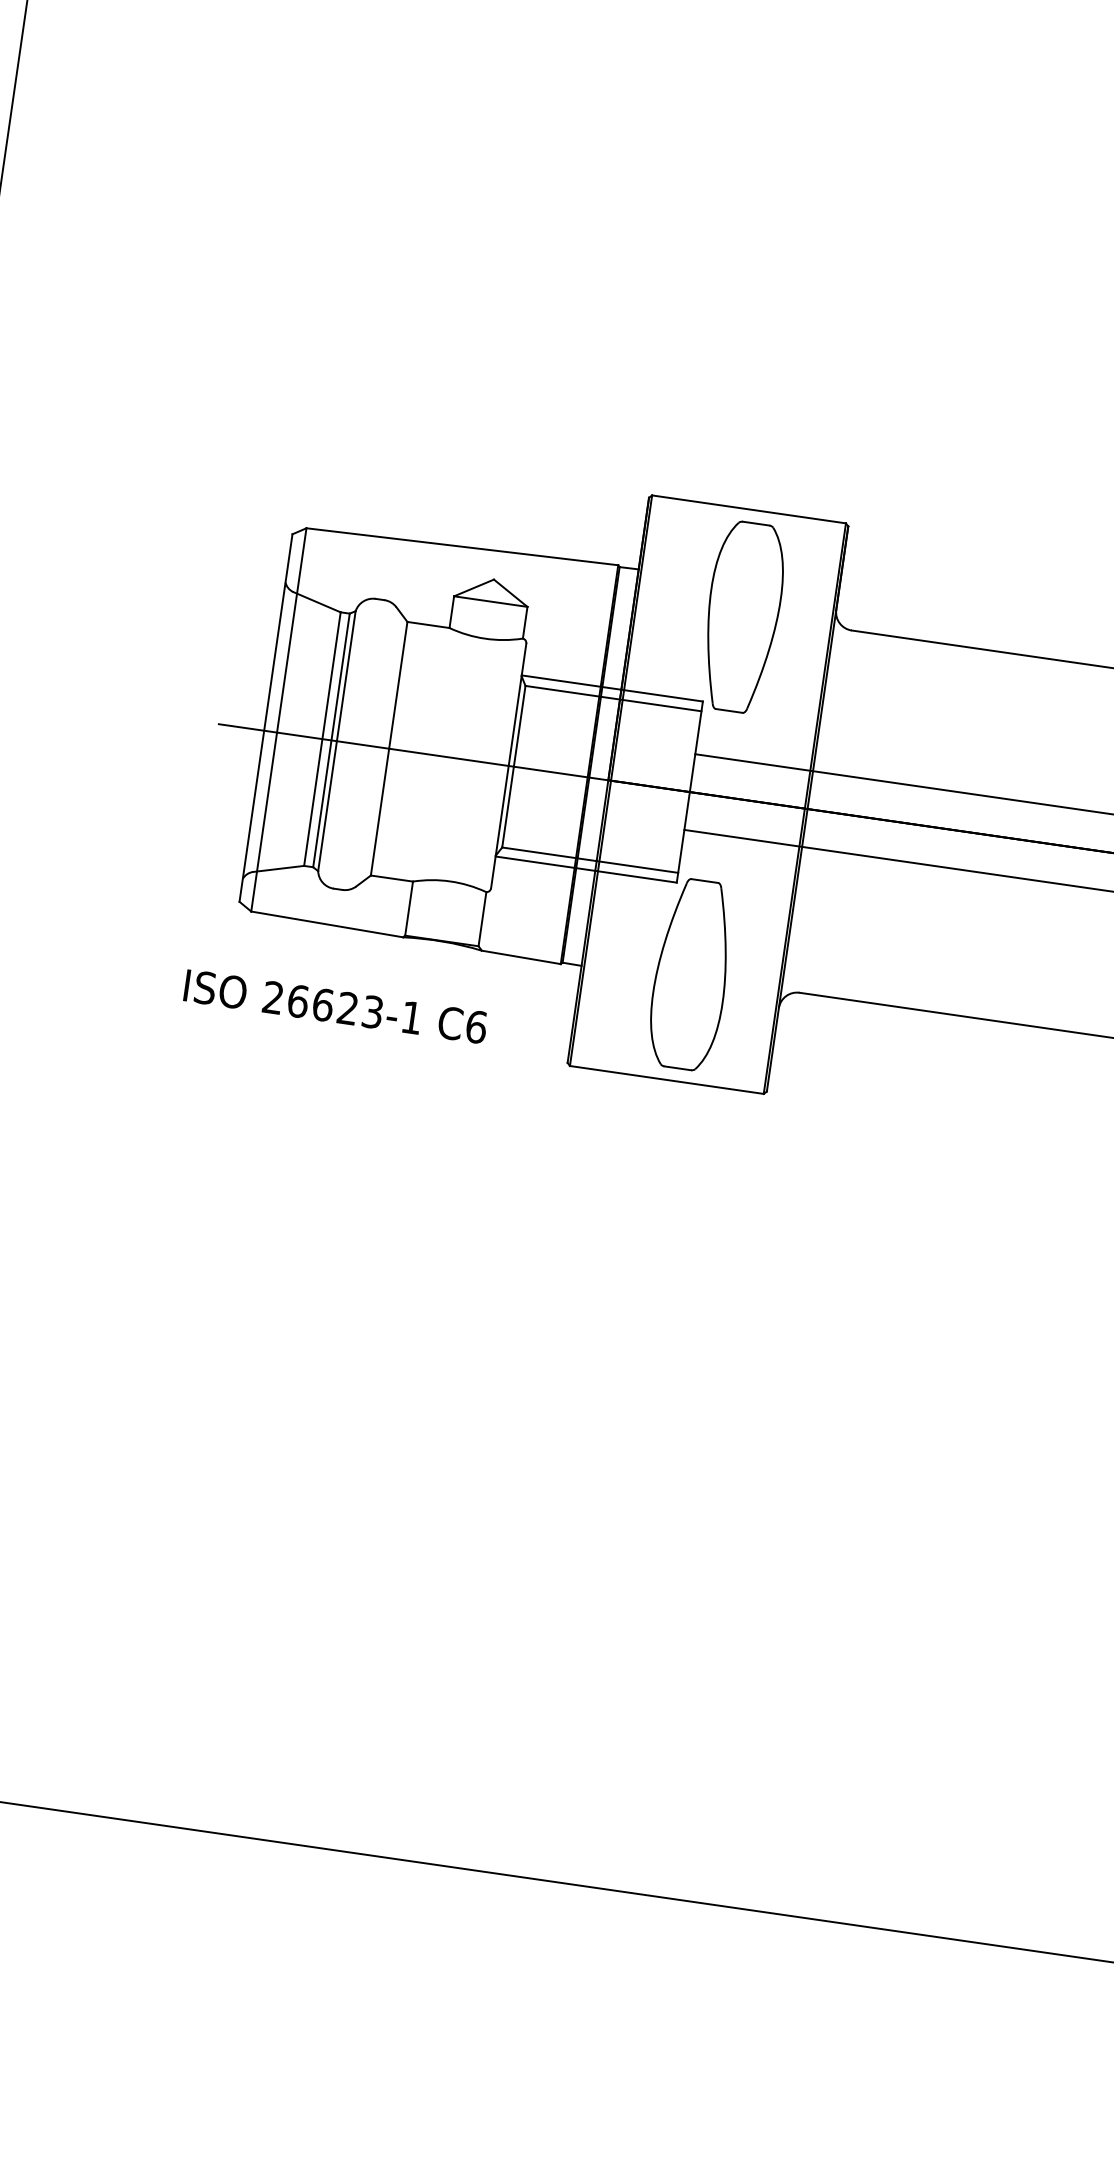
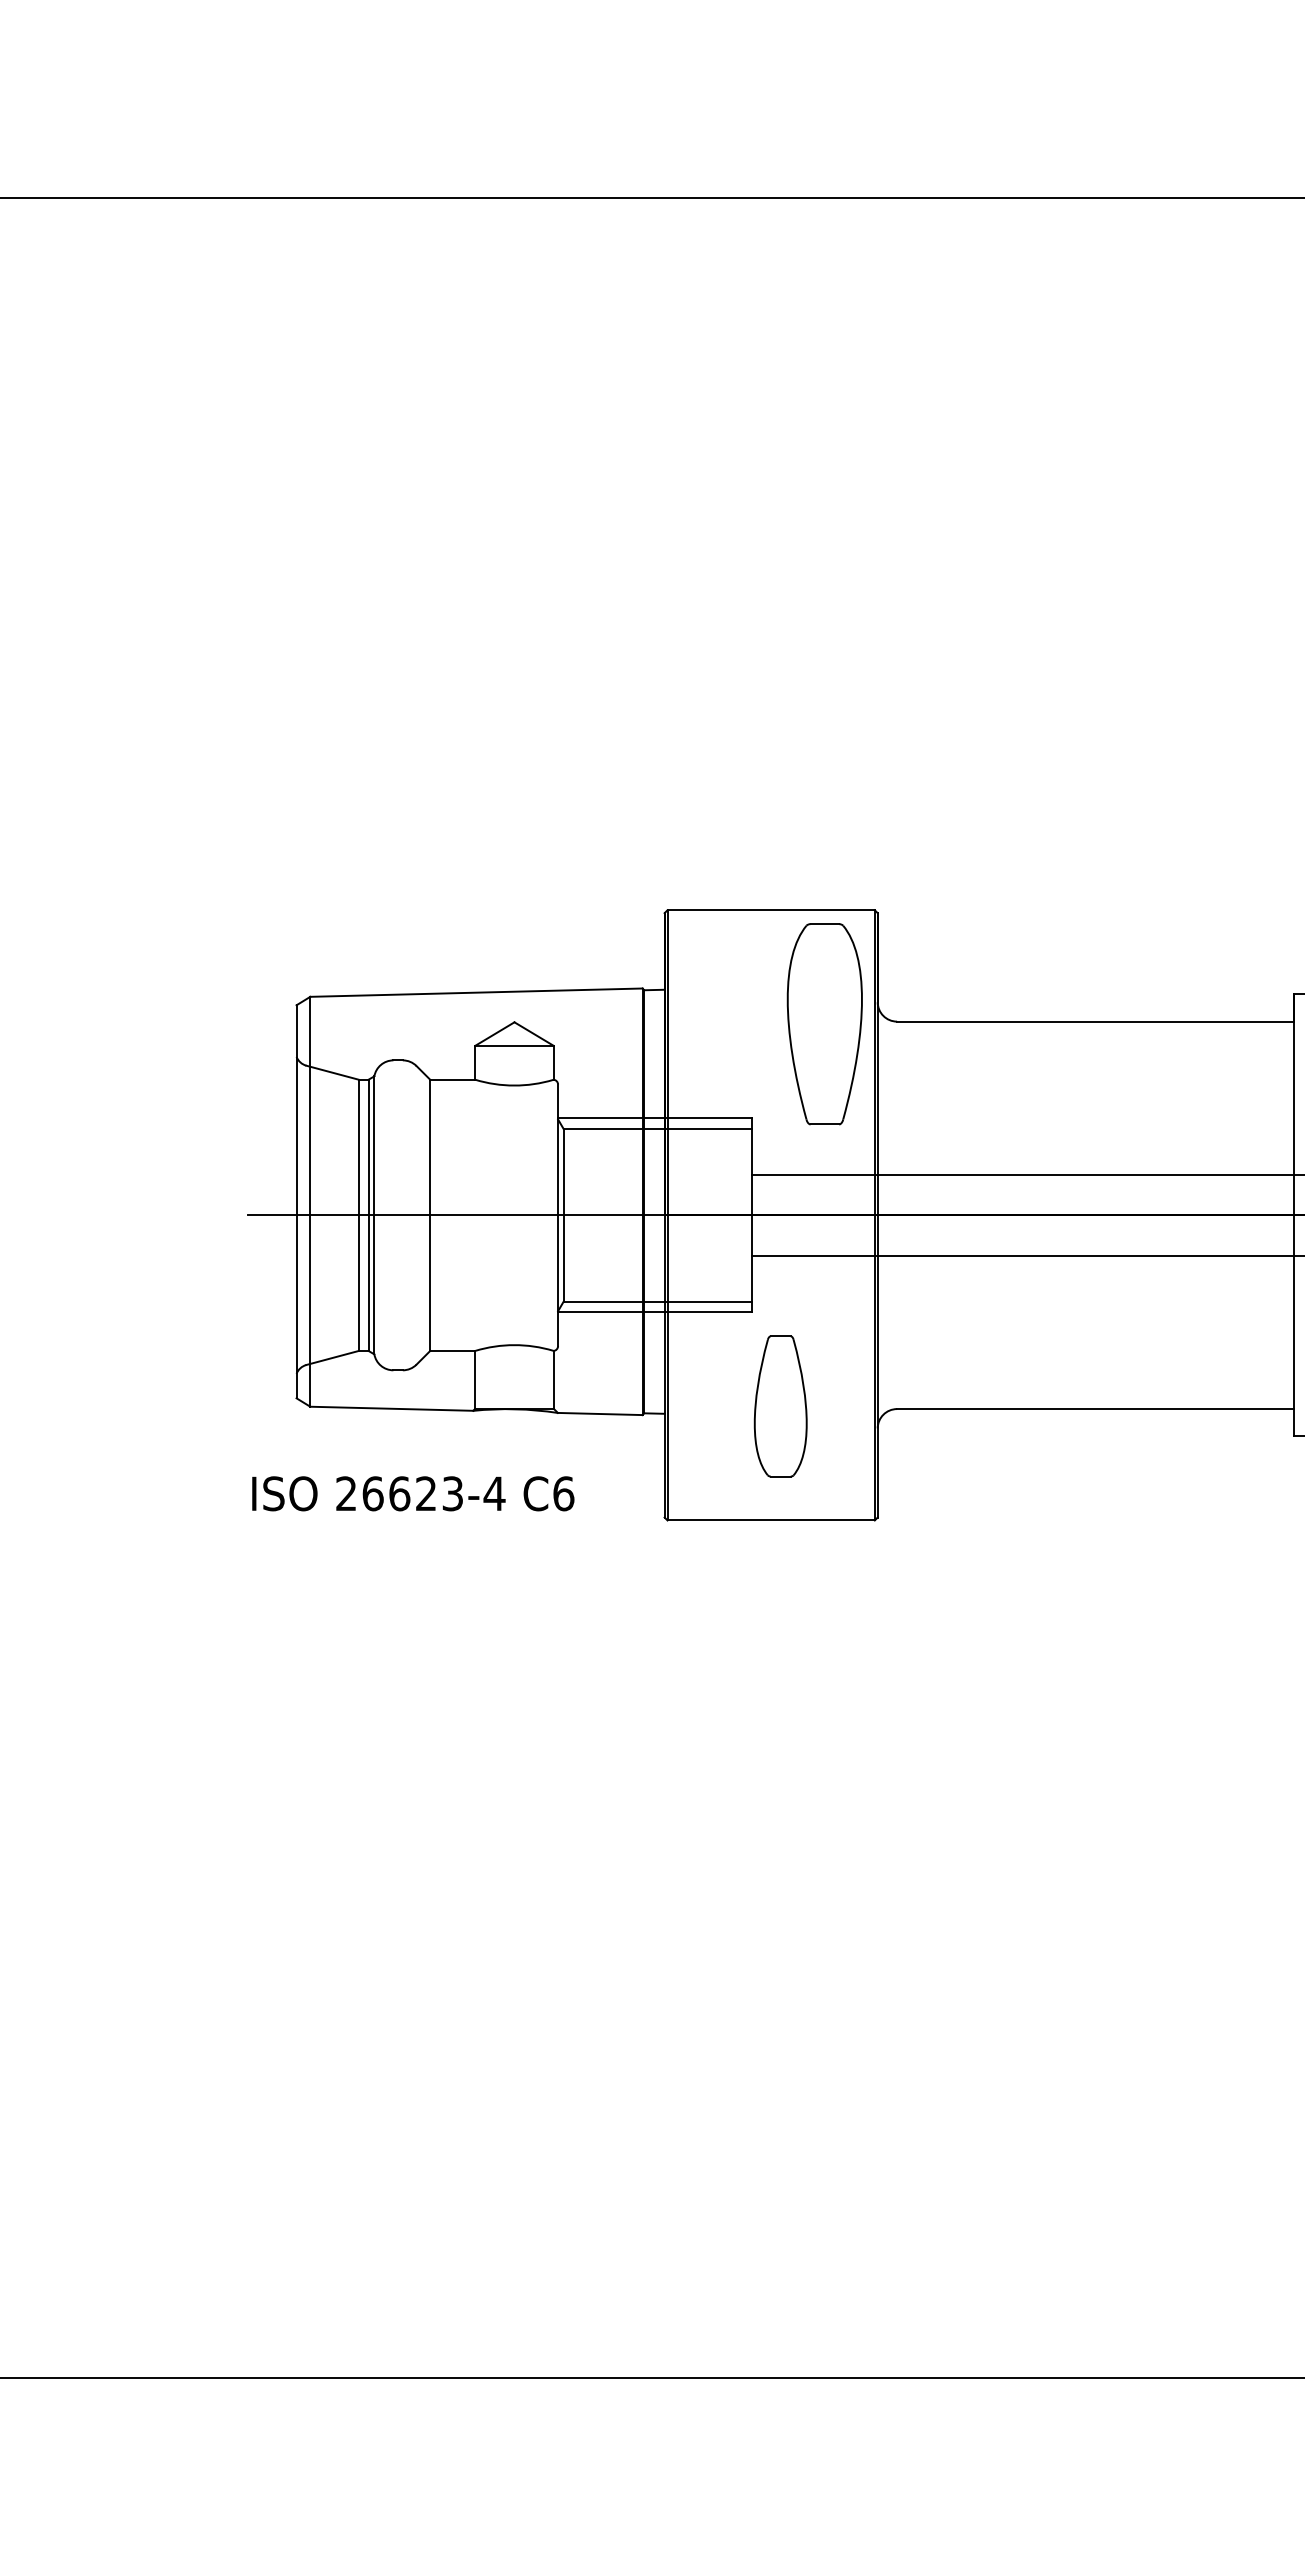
part: (742, 617) -> (824, 1024), moved
part: (690, 974) -> (780, 1406), size x0.7
text: (411, 1017) -> (494, 1493), 26623-1 -> 26623-4

